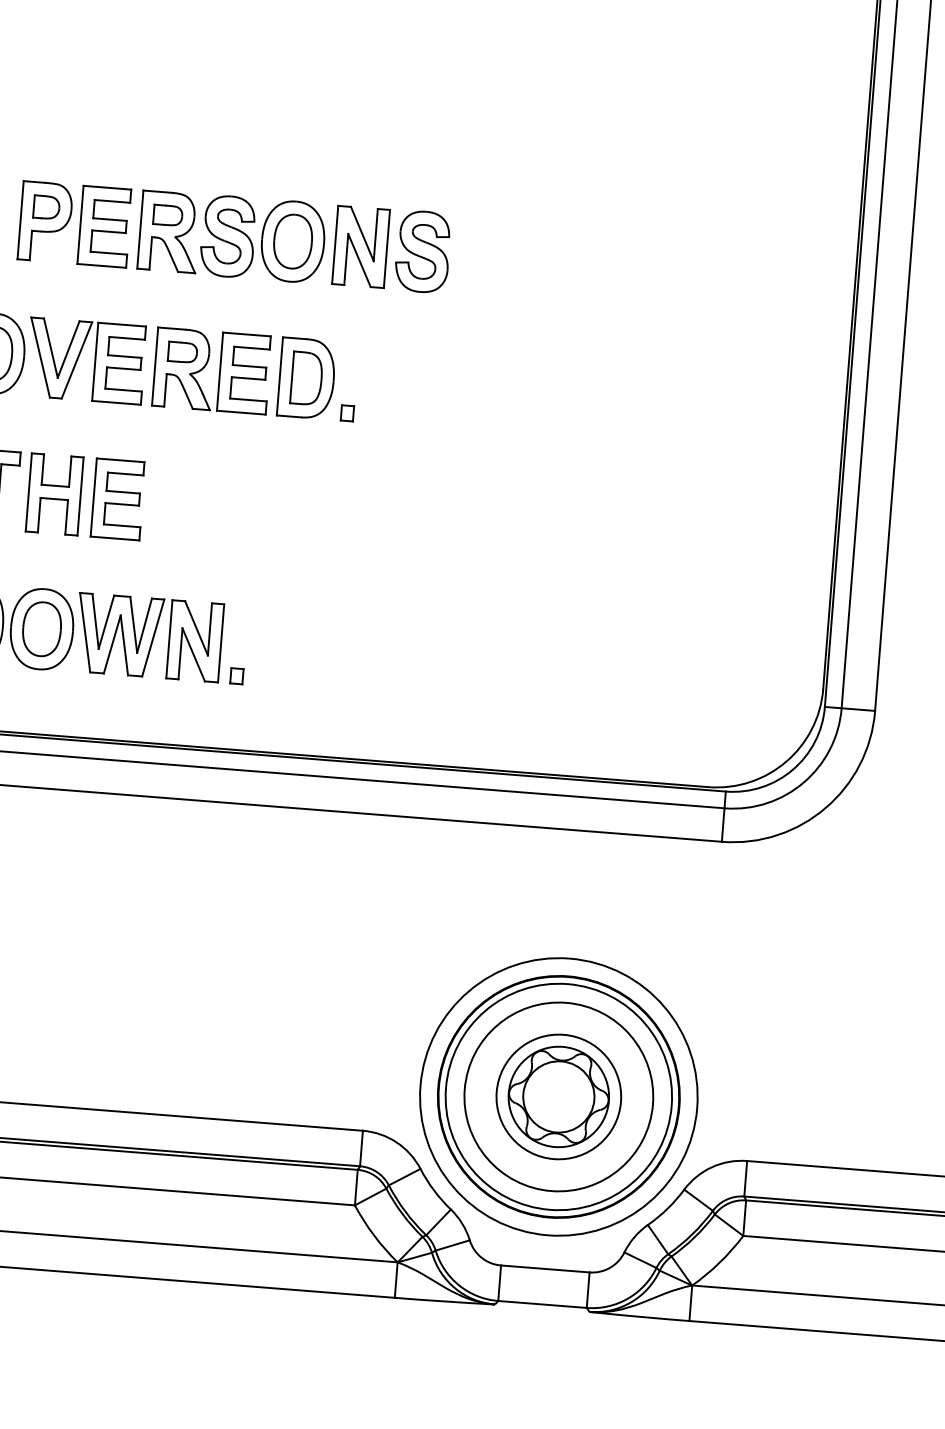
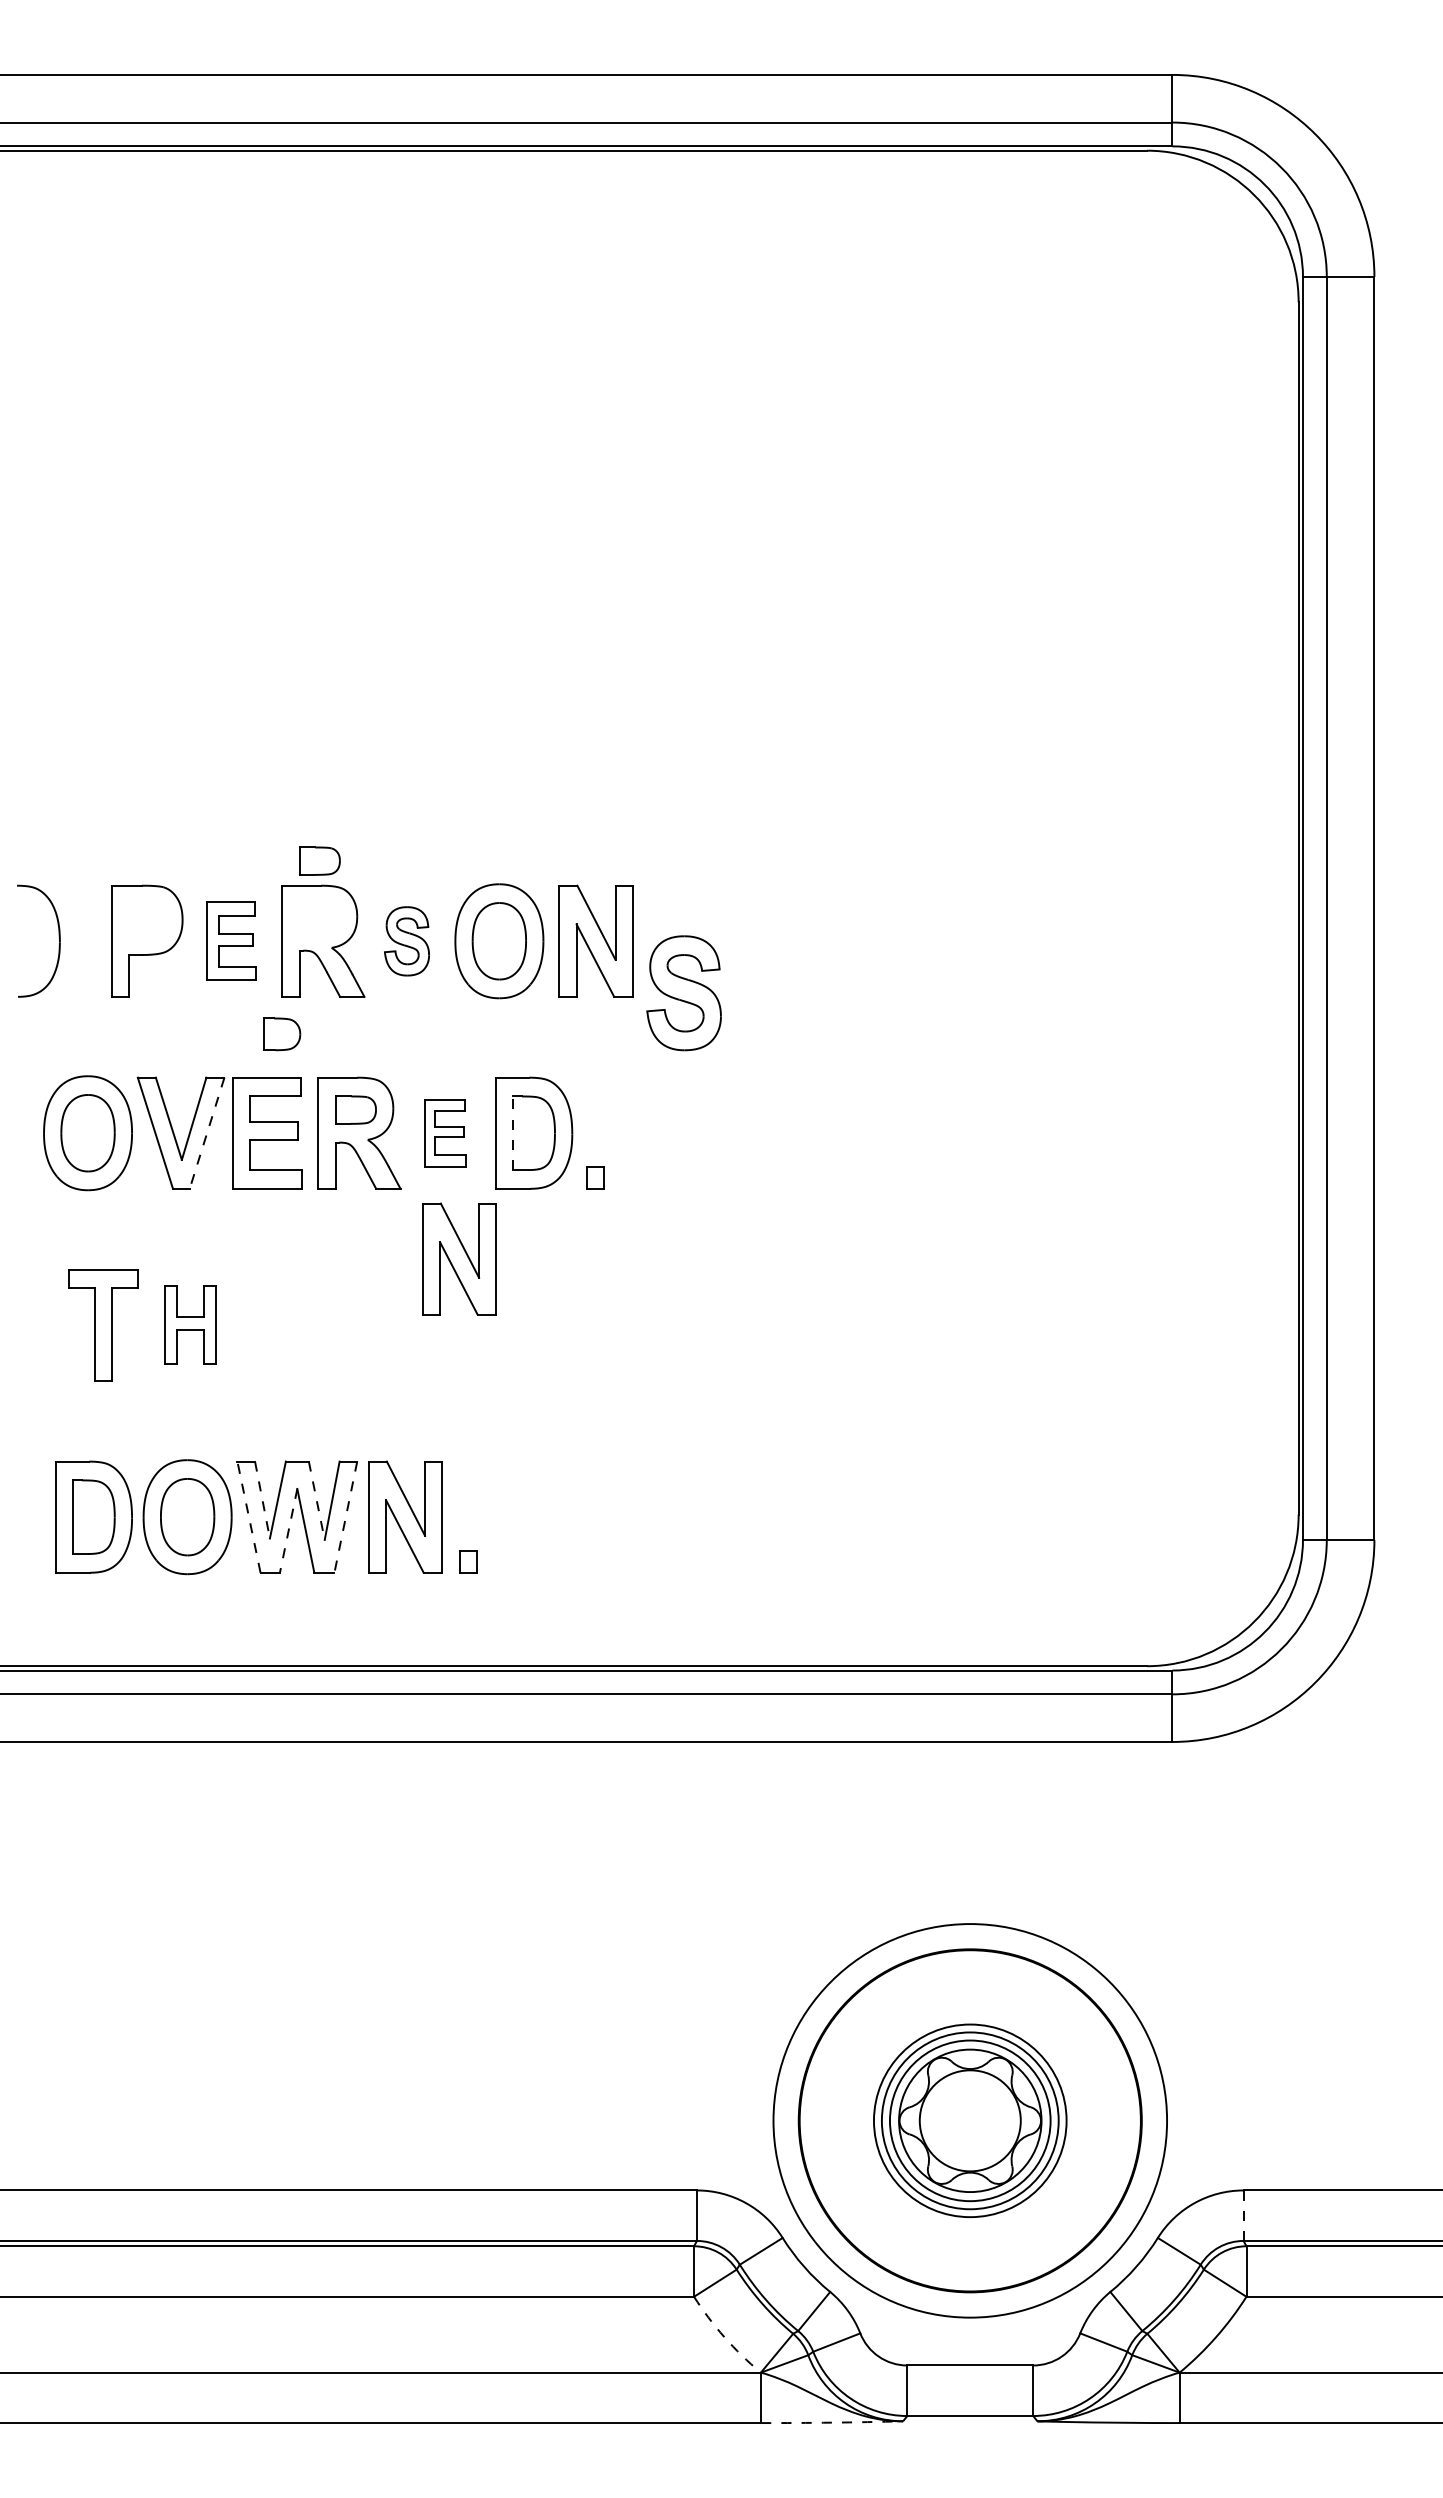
part: (46, 207) -> (282, 1034), moved
part: (167, 214) -> (319, 860), moved
part: (104, 226) -> (231, 941), size x0.7
part: (227, 236) -> (406, 941), size x0.6
part: (422, 251) -> (683, 993), moved
line: (76, 360) -> (206, 1133), solid -> dashed
part: (244, 373) -> (445, 1133), size x0.6
line: (292, 377) -> (513, 1133), solid -> dashed
part: (247, 462) -> (459, 1258), added
part: (54, 494) -> (190, 1325), size x0.7
part: (117, 499) -> (280, 1325), removed
line: (95, 621) -> (262, 1500), solid -> dashed
line: (133, 624) -> (316, 1500), solid -> dashed
line: (85, 632) -> (249, 1517), solid -> dashed
line: (153, 638) -> (345, 1517), solid -> dashed
line: (112, 644) -> (288, 1530), solid -> dashed
circle: (558, 1096) -> (969, 2120), size x0.6
circle: (559, 1096) -> (970, 2120), size x0.6
line: (745, 1179) -> (1243, 2216), solid -> dashed
arc: (374, 1235) -> (724, 2337), solid -> dashed
arc: (445, 1301) -> (832, 2422), solid -> dashed

